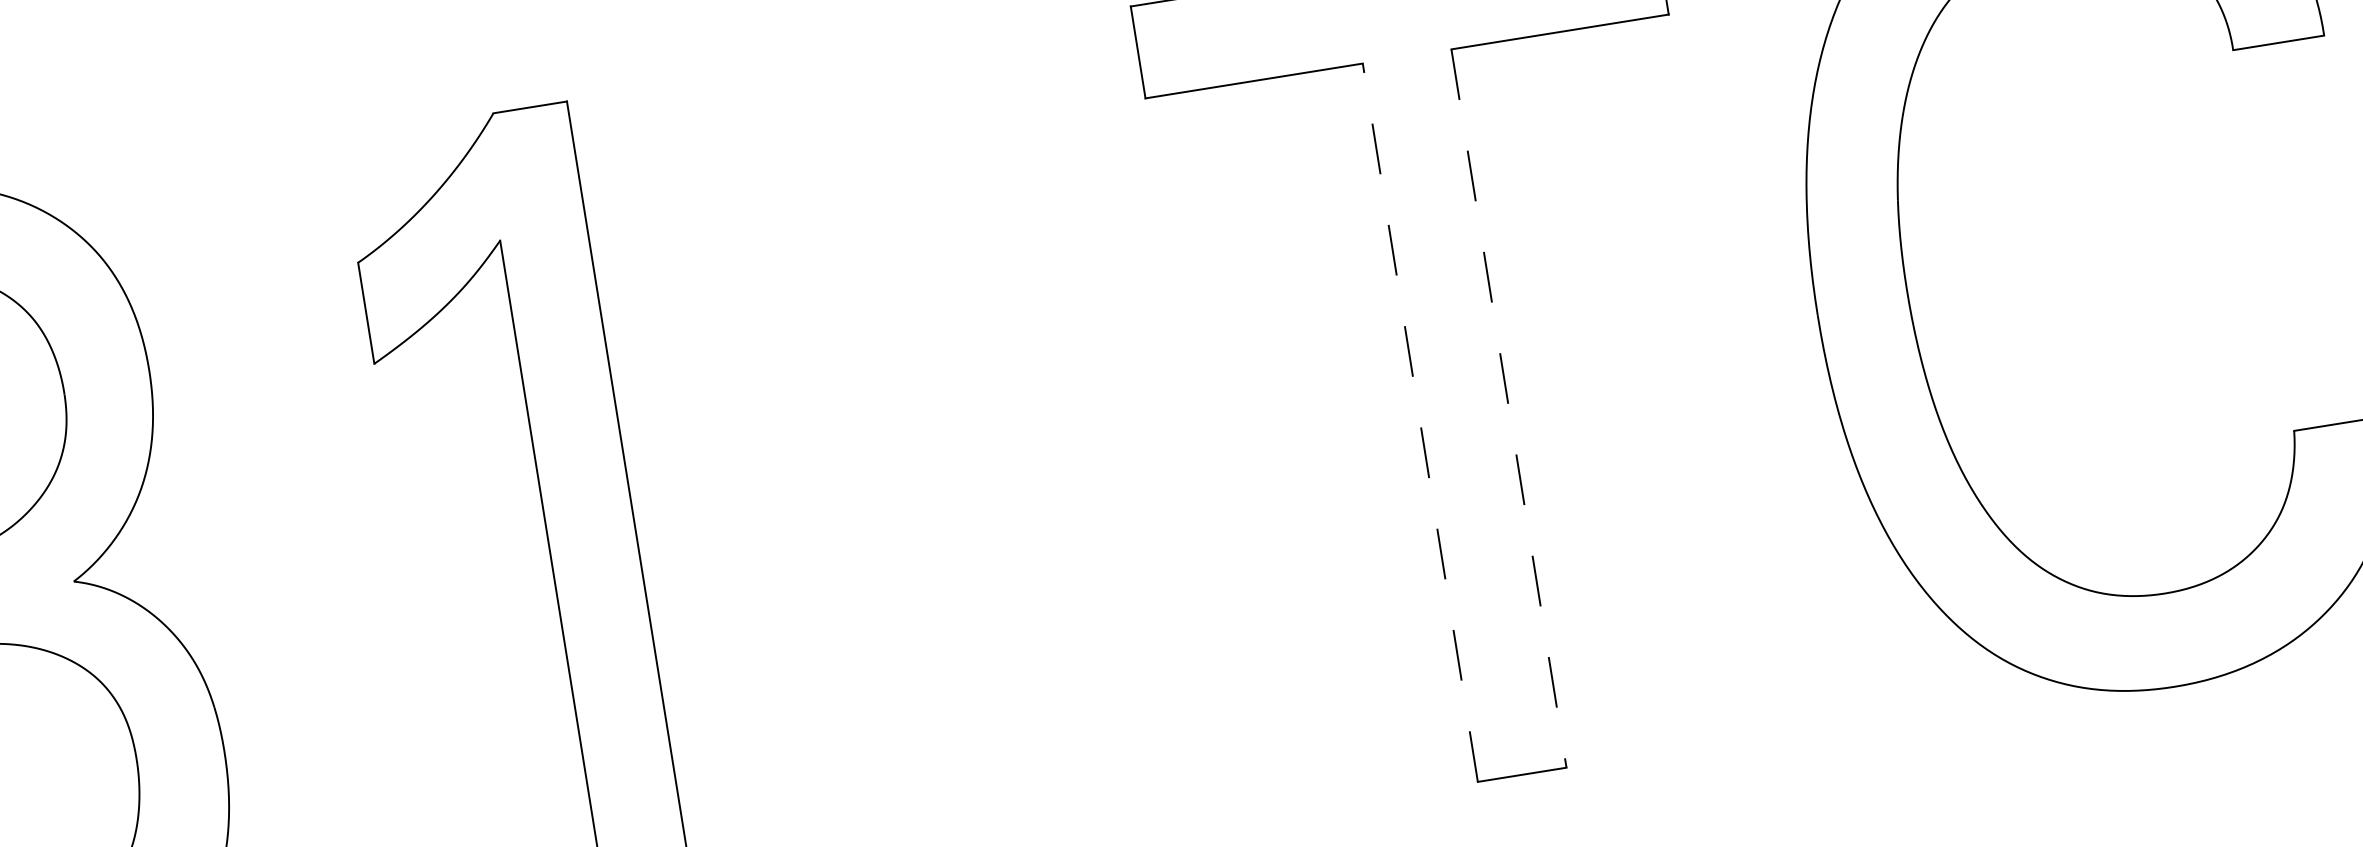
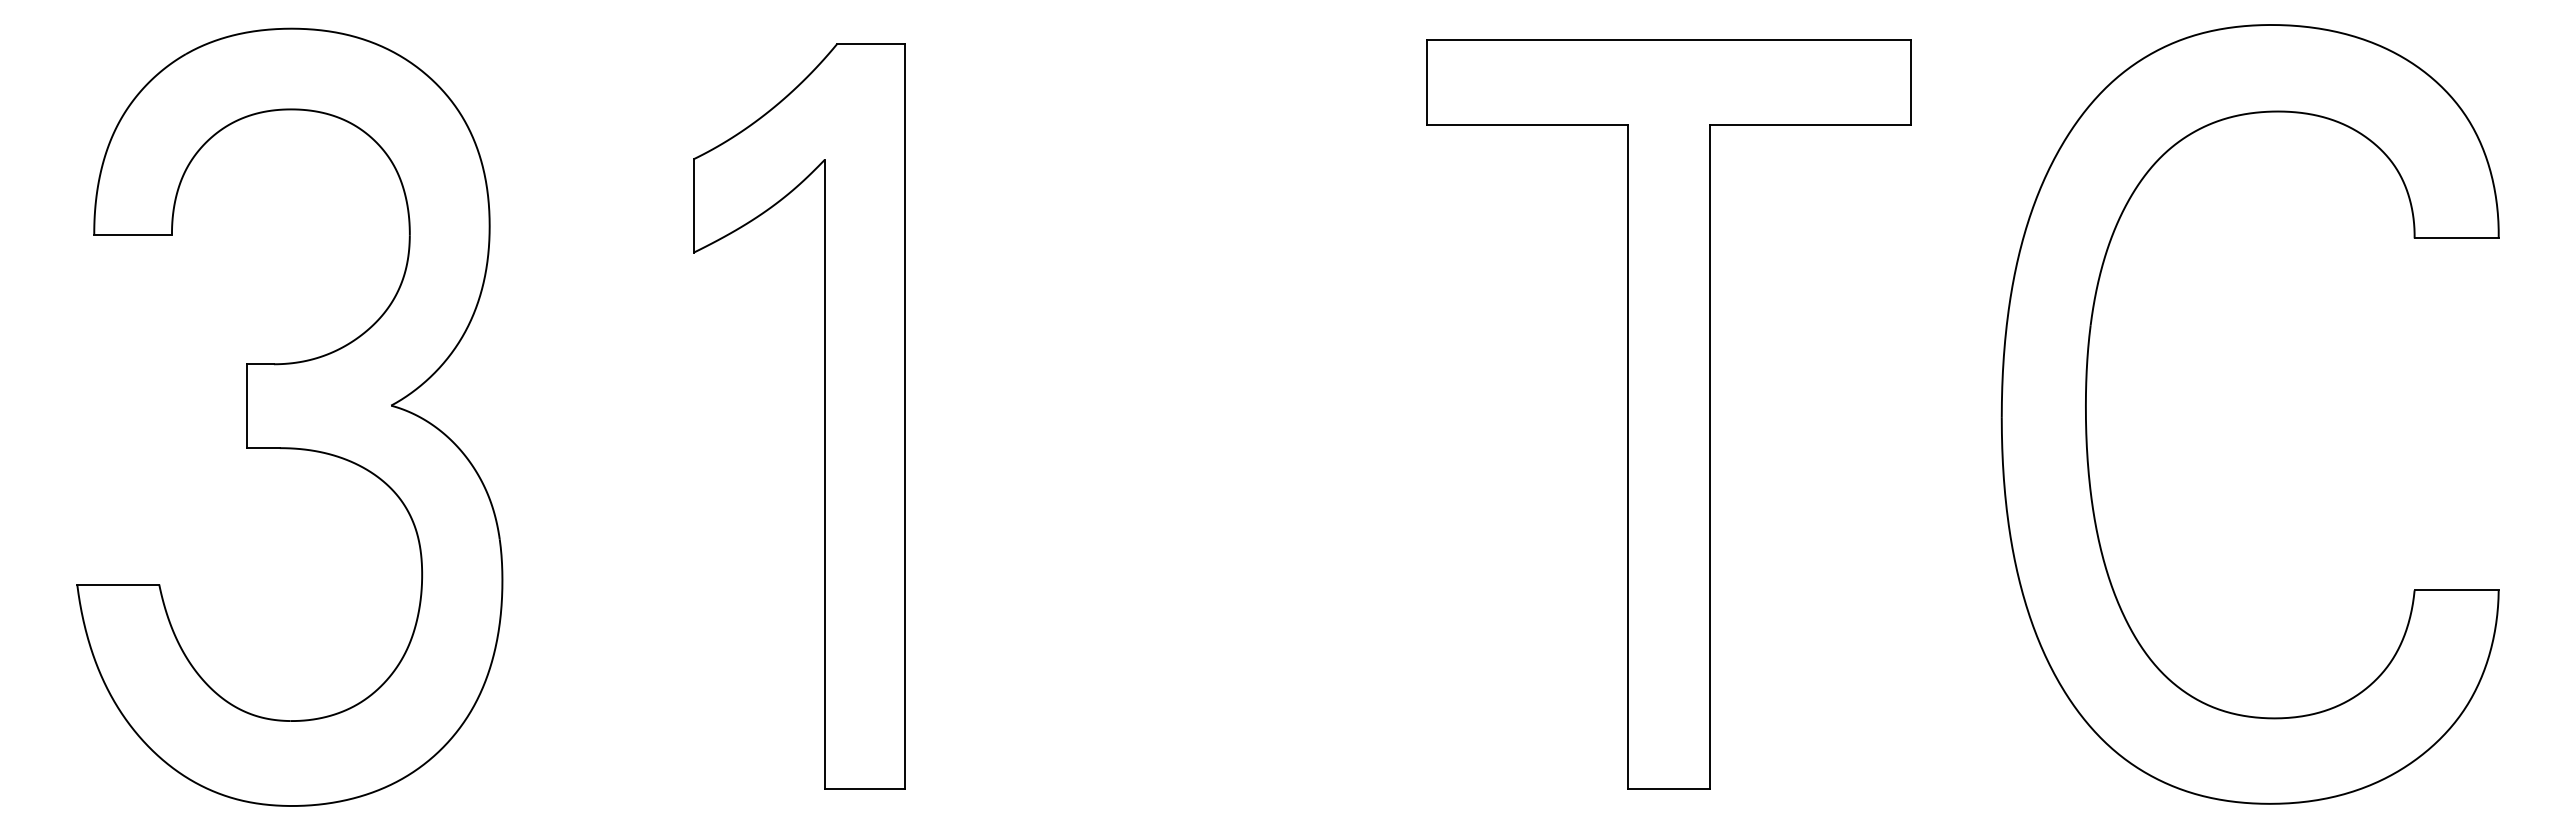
line: (1508, 409) -> (1709, 457), dashed -> solid
line: (1420, 422) -> (1628, 456), dashed -> solid

